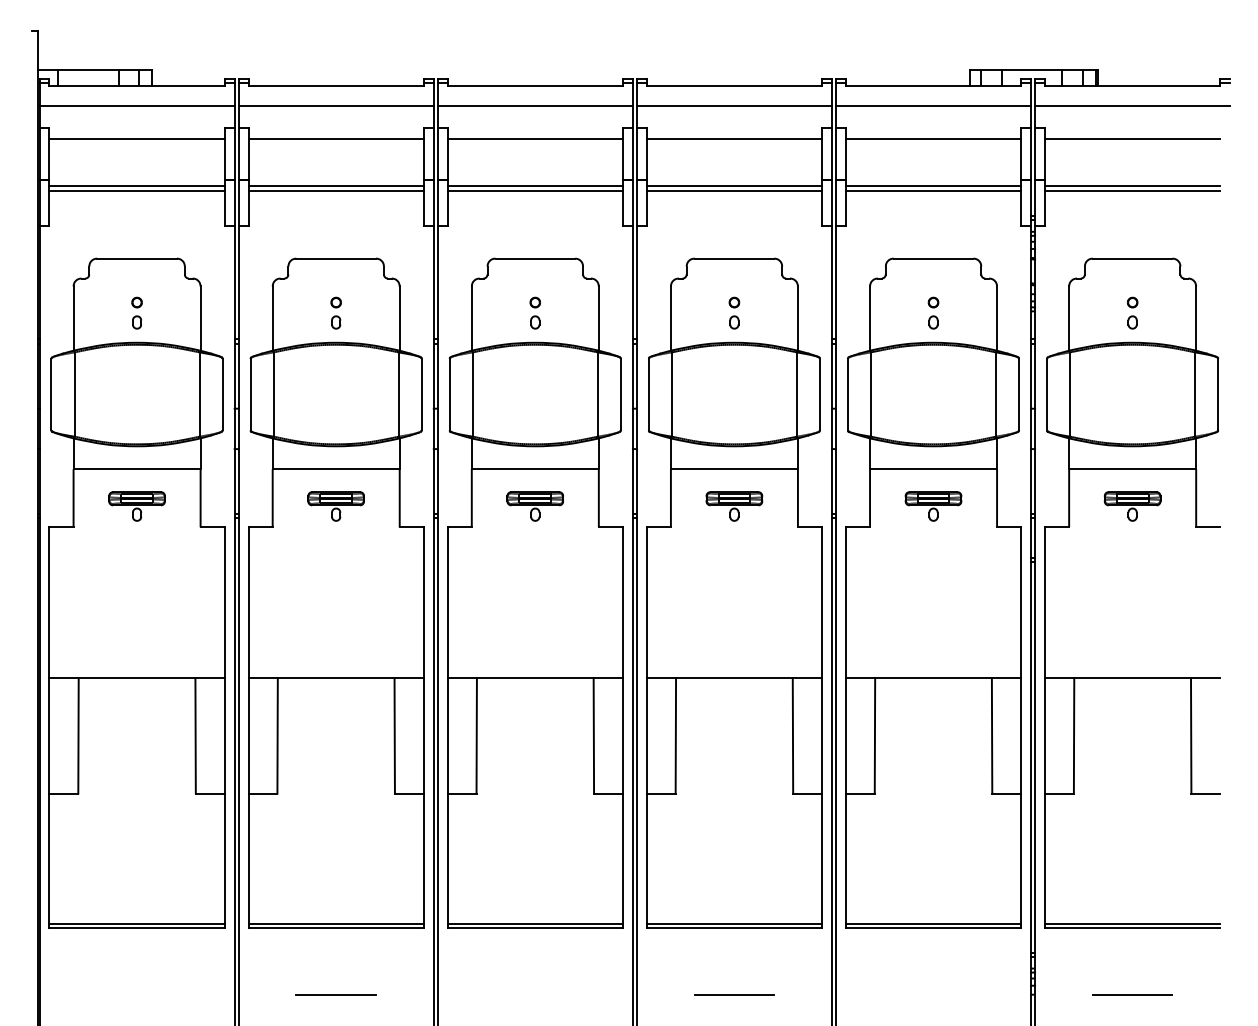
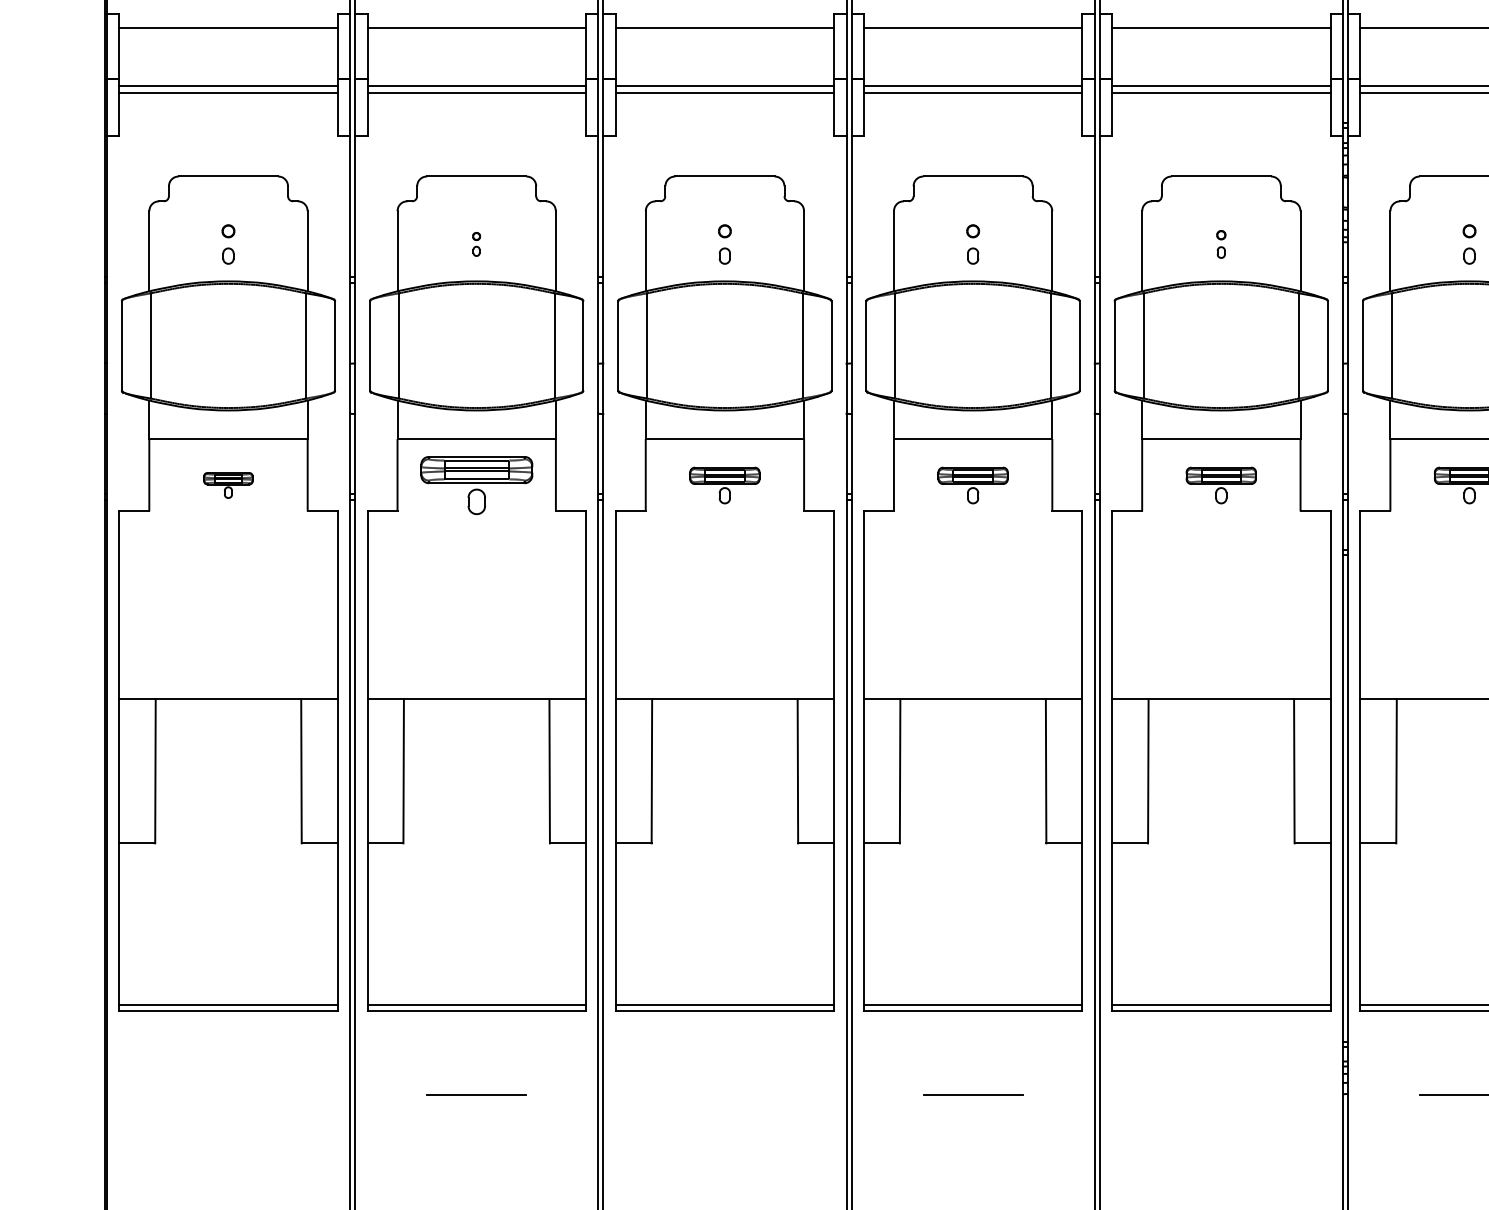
part: (335, 312) -> (475, 243), size x0.6
part: (933, 312) -> (1221, 243), size x0.7
part: (136, 506) -> (227, 485), size x0.7
part: (335, 506) -> (475, 485), size x1.6

